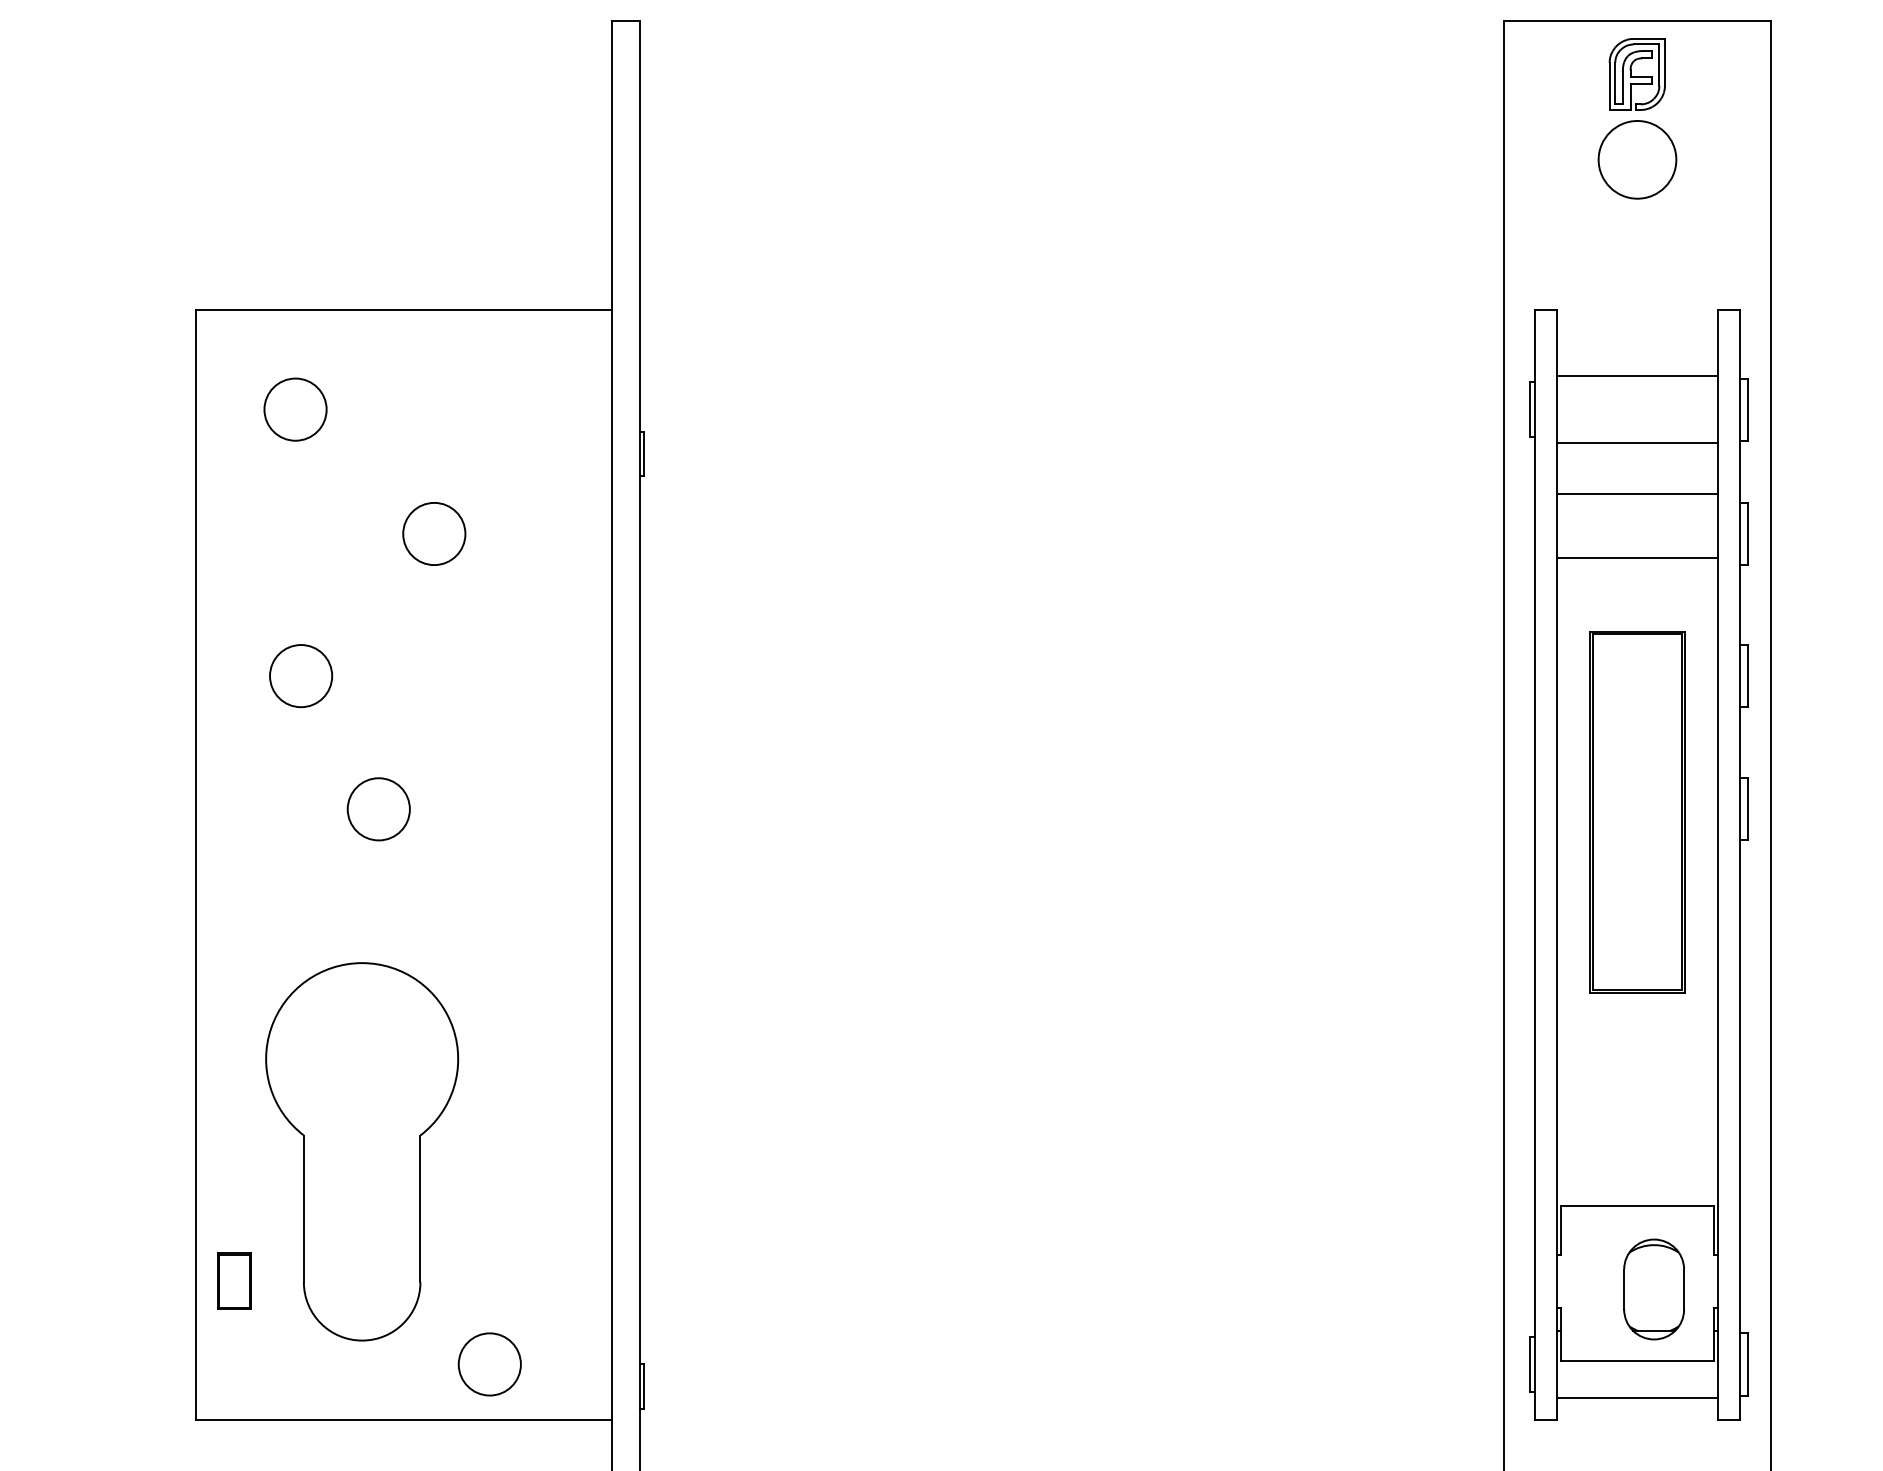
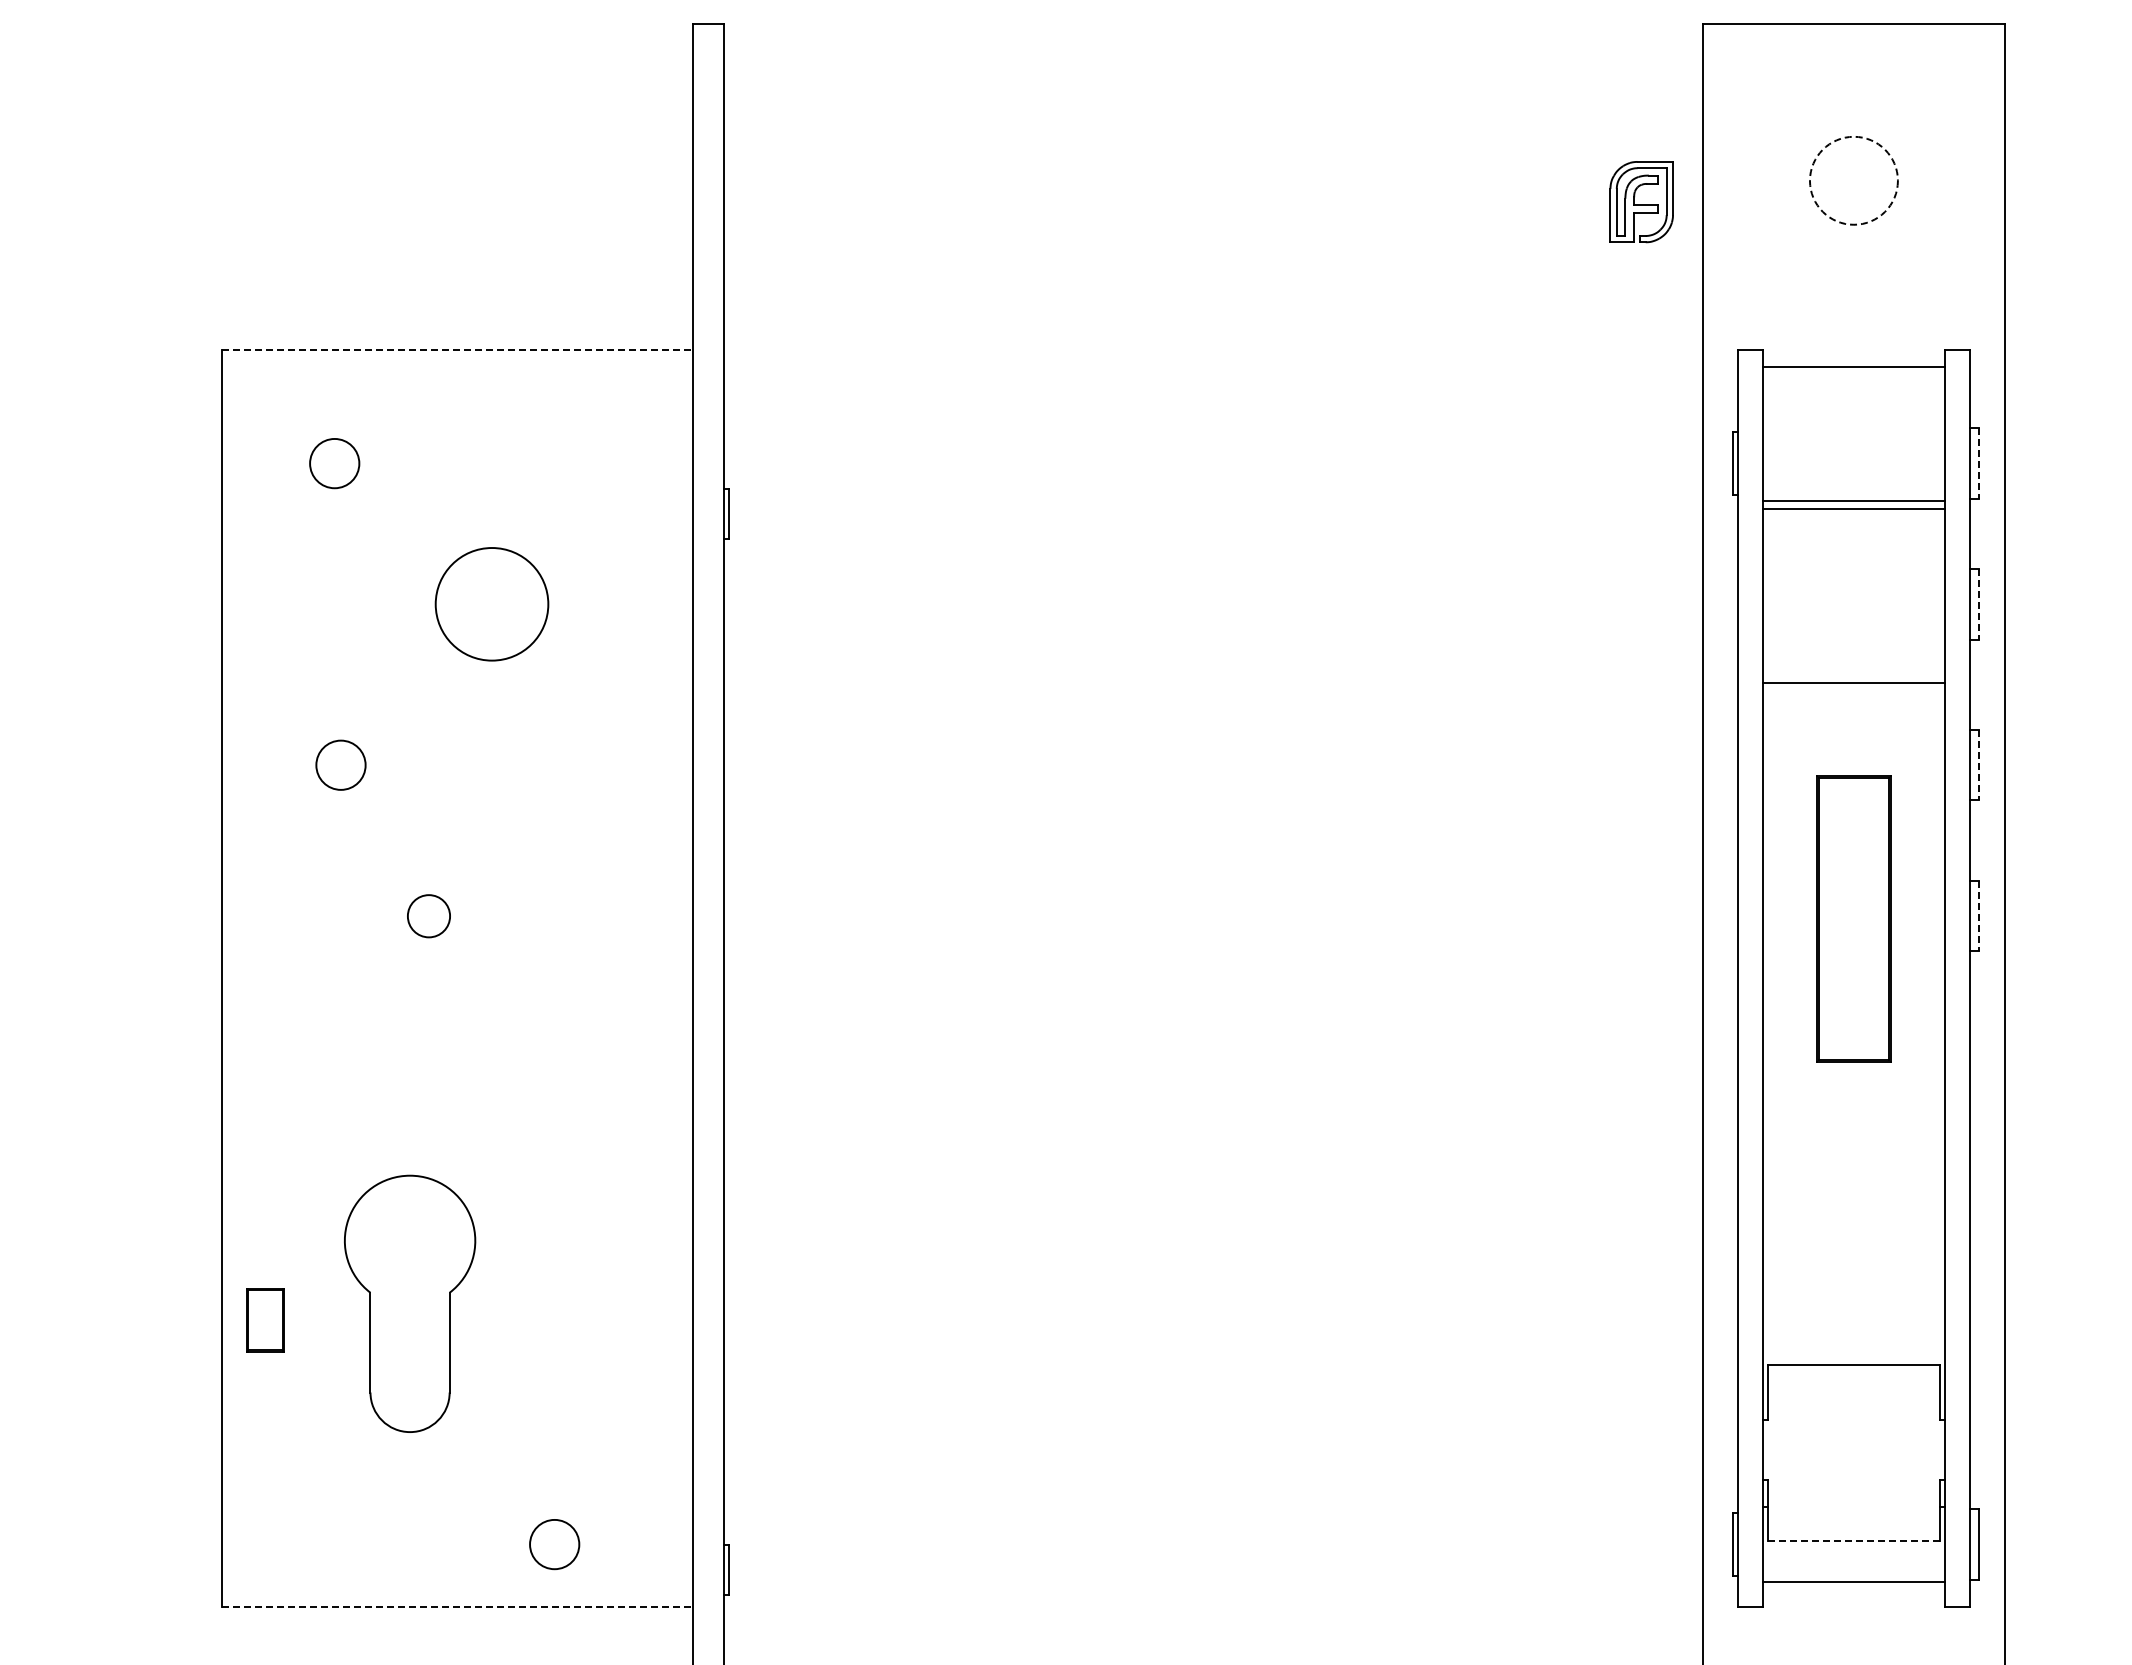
part: (1637, 74) -> (1641, 202), moved
circle: (1637, 159) -> (1853, 180), solid -> dashed
line: (404, 309) -> (457, 350), solid -> dashed
line: (1637, 375) -> (1853, 366), moved
circle: (295, 409) -> (334, 463), size x0.7
line: (1748, 410) -> (1979, 464), solid -> dashed
line: (1637, 494) -> (1853, 509), moved
circle: (434, 534) -> (491, 604), size x1.6
line: (1748, 534) -> (1979, 604), solid -> dashed
line: (1637, 558) -> (1853, 683), moved
circle: (300, 676) -> (340, 765), size x0.7
line: (1748, 676) -> (1979, 765), solid -> dashed
circle: (378, 809) -> (428, 916), size x0.6
line: (1748, 809) -> (1979, 916), solid -> dashed
part: (1637, 811) -> (1853, 918), size x0.7
part: (361, 1151) -> (409, 1303), size x0.6
part: (234, 1281) -> (265, 1320), moved
part: (1653, 1289) -> (1872, 1459), removed
line: (1637, 1360) -> (1854, 1540), solid -> dashed
circle: (489, 1364) -> (554, 1544), size x0.7
line: (404, 1420) -> (457, 1607), solid -> dashed

